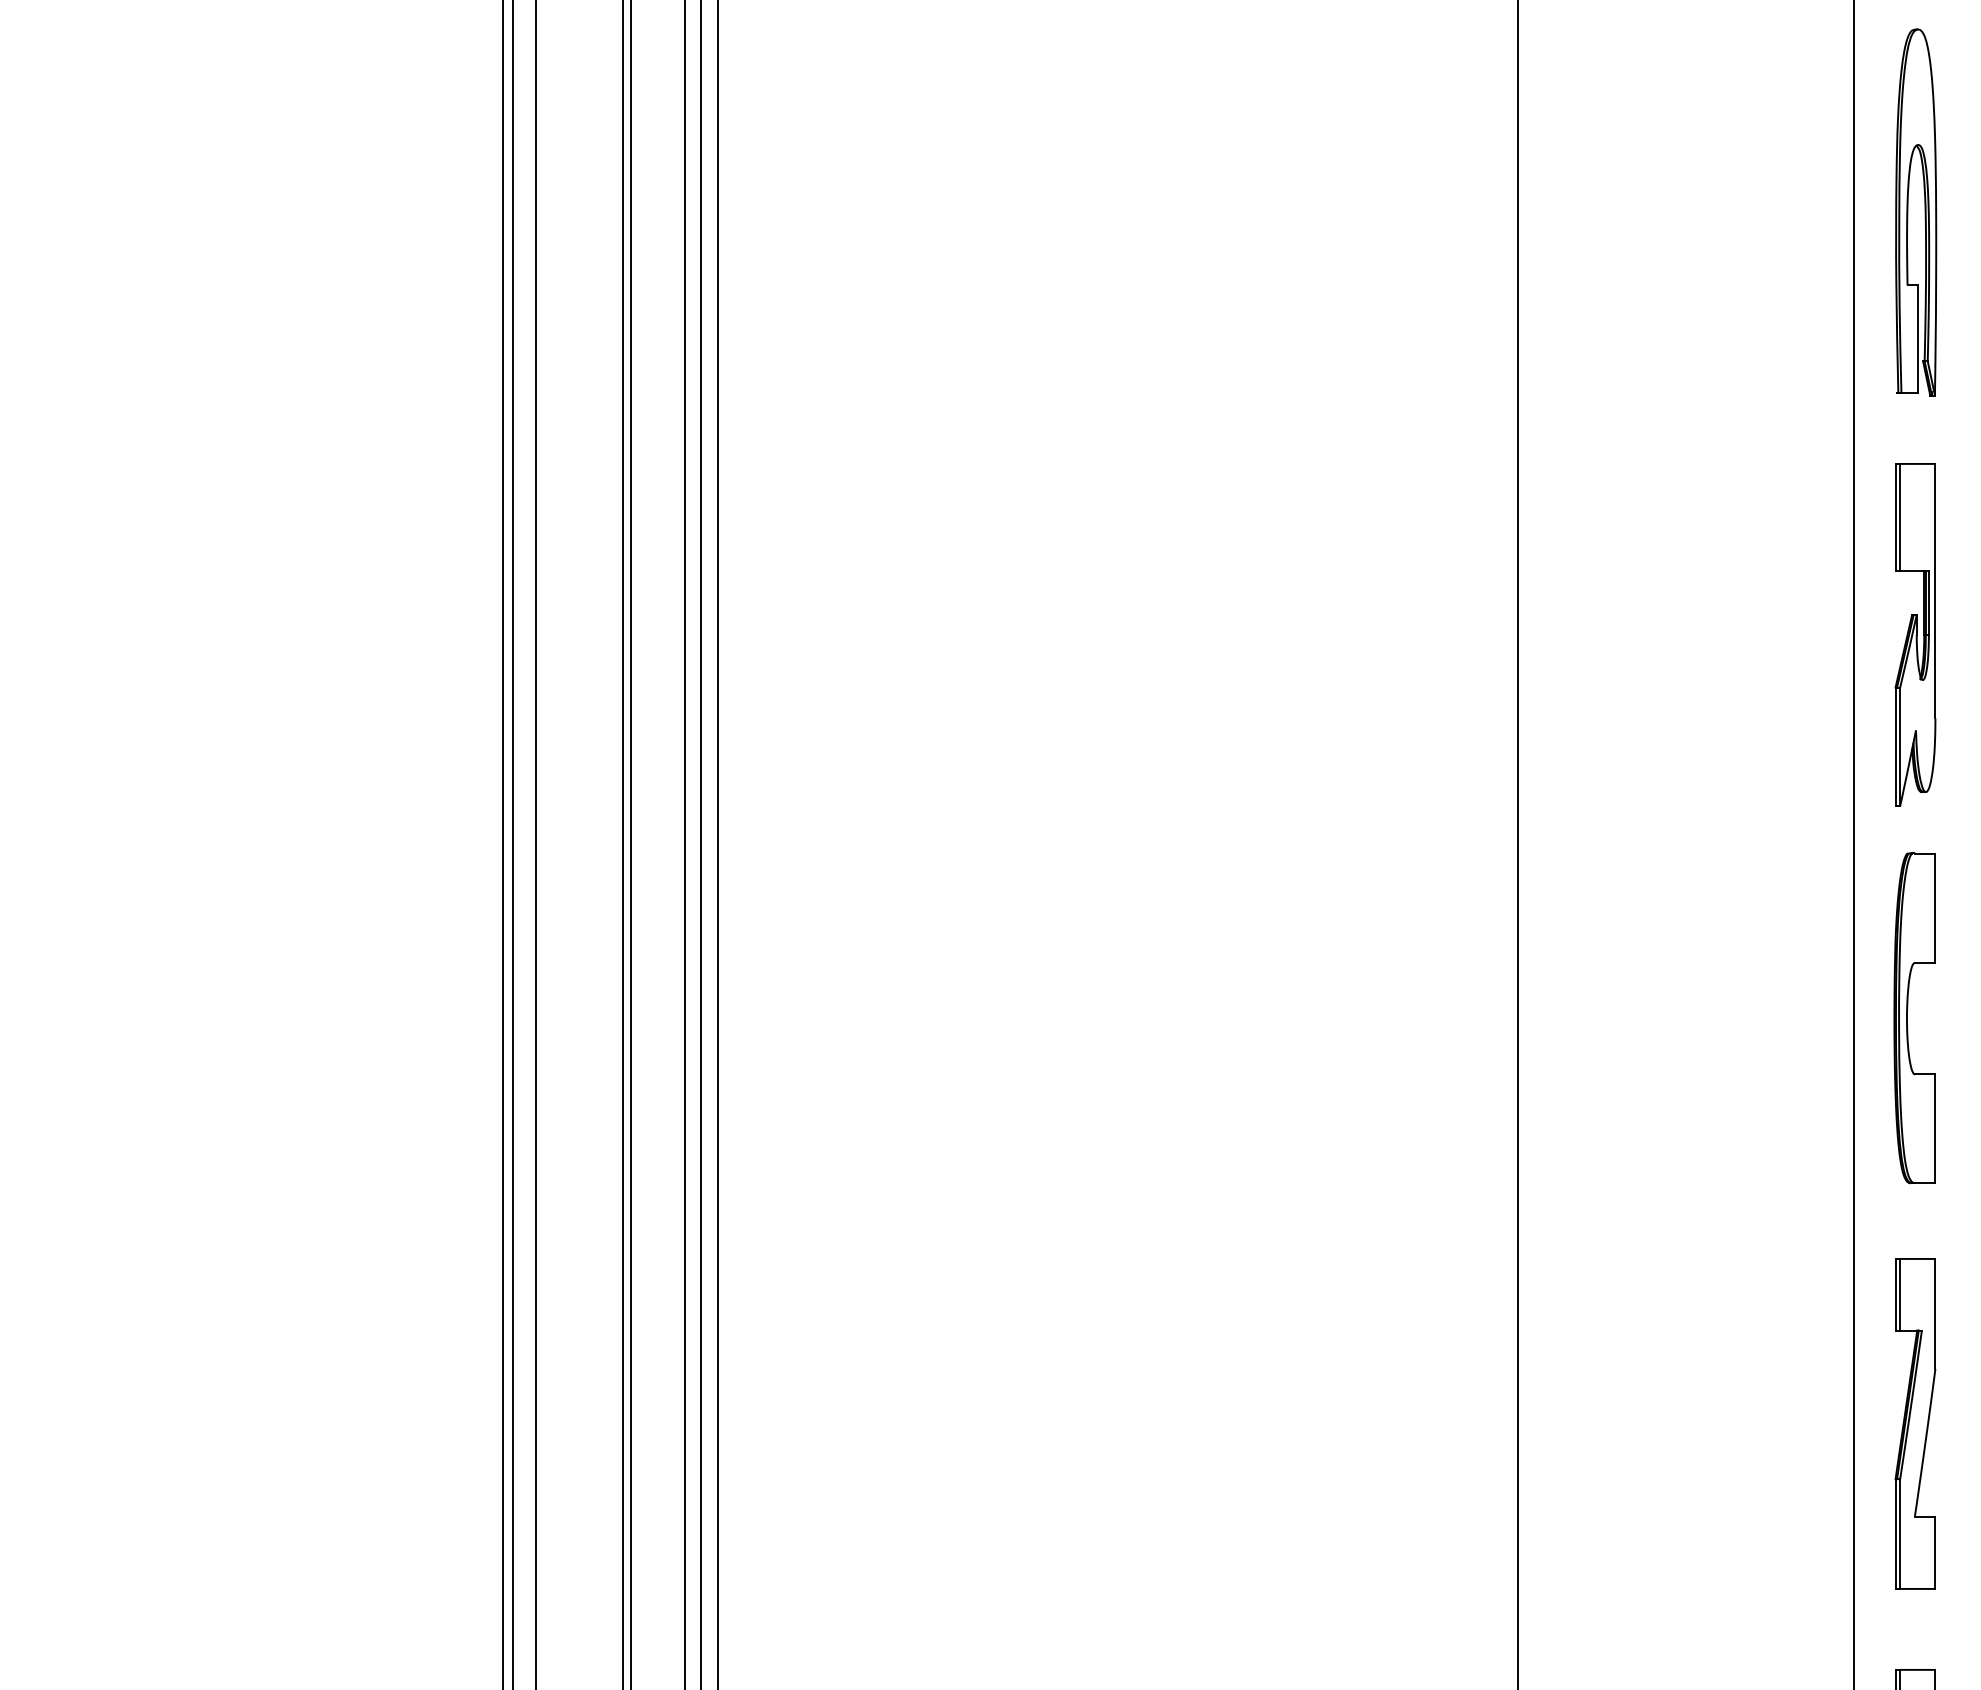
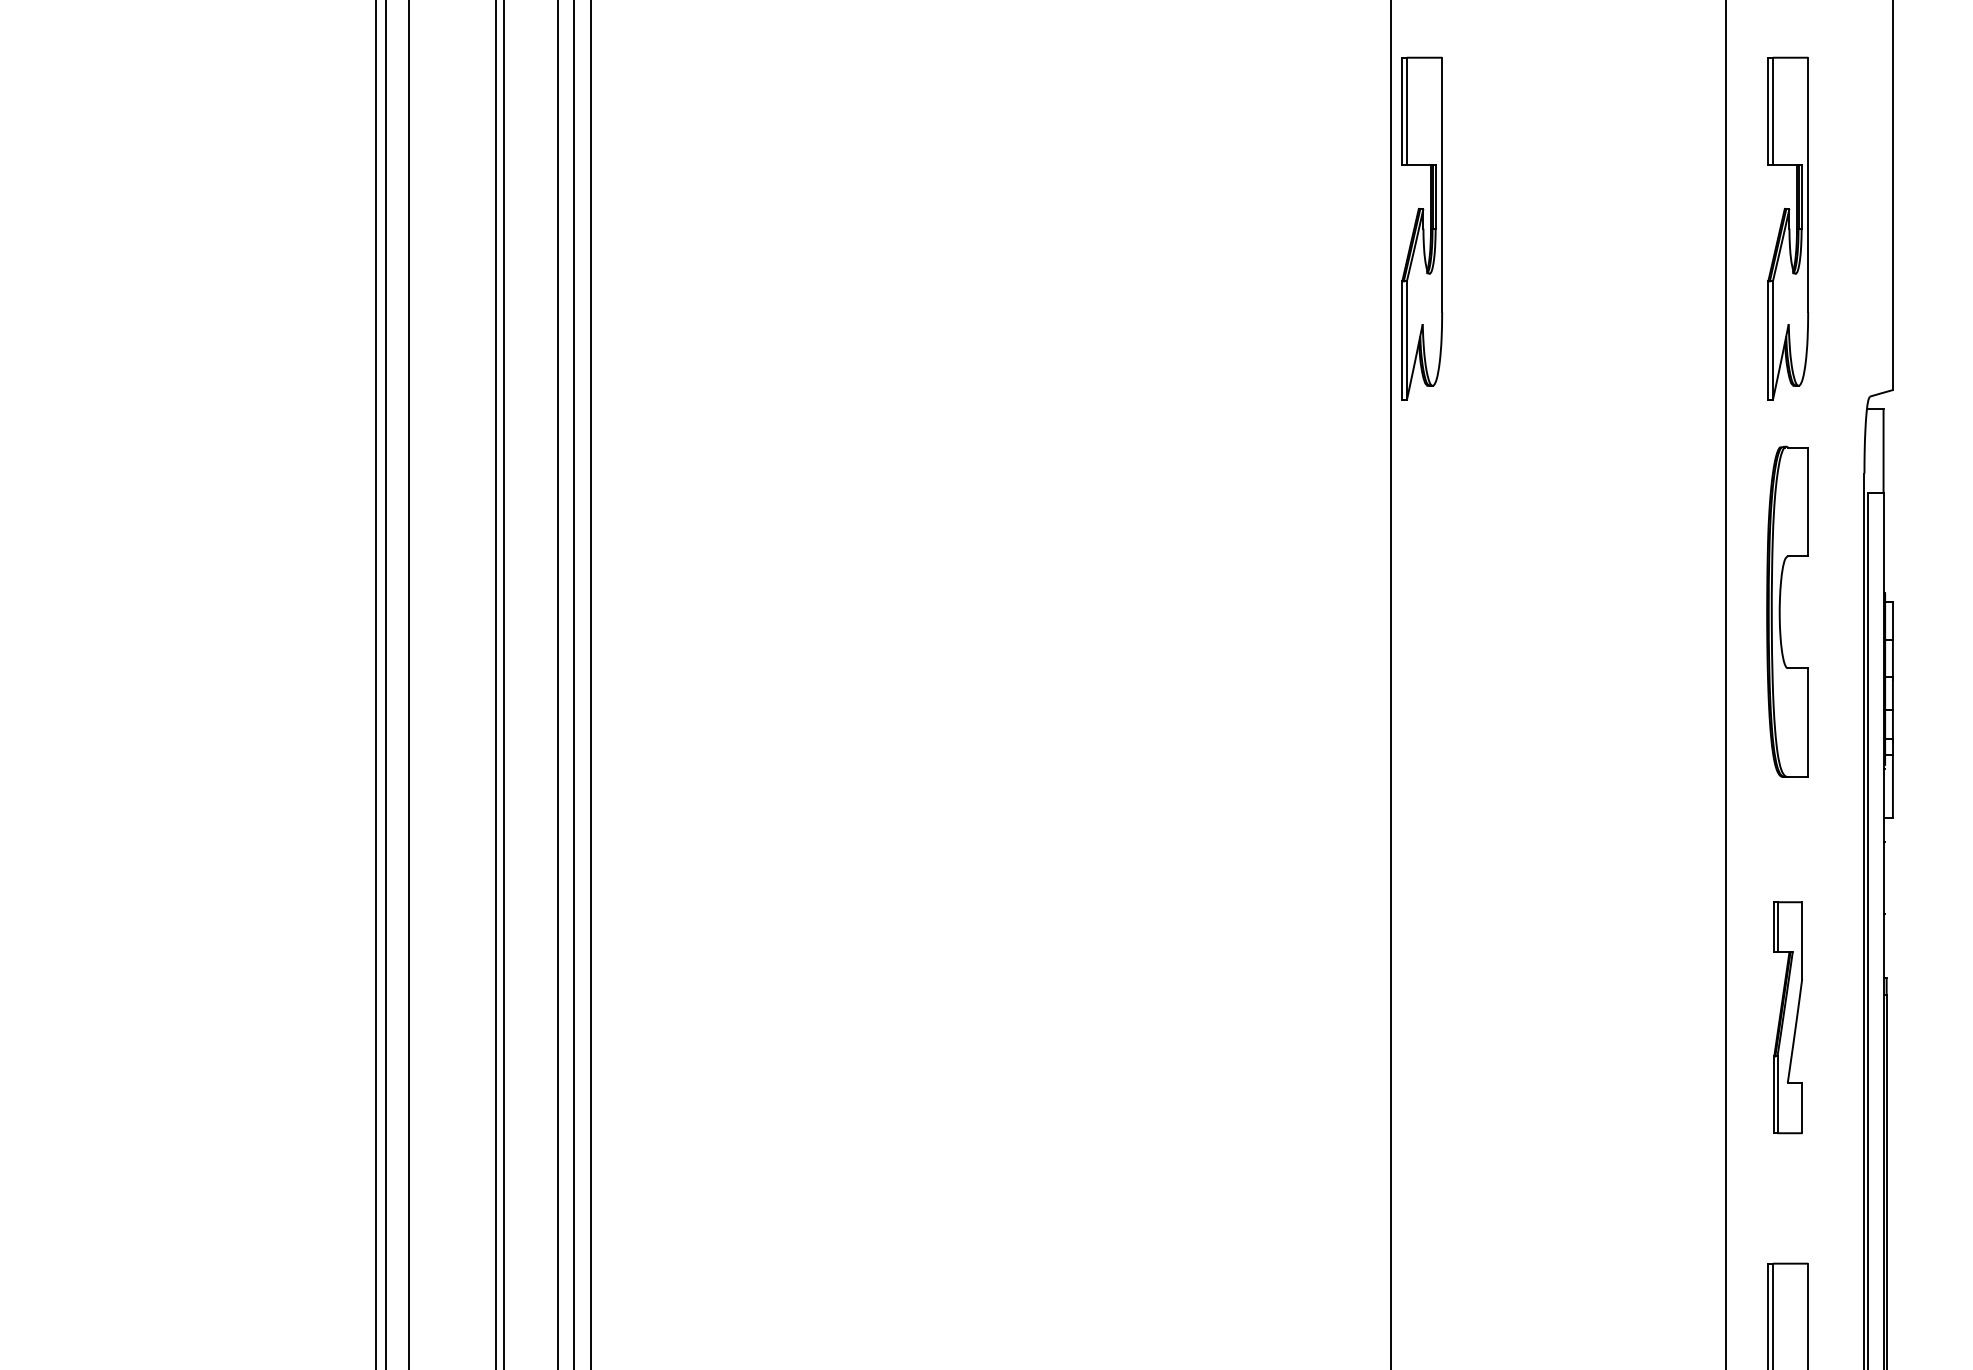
part: (1549, 634) -> (1422, 228), added
part: (1915, 1423) -> (1788, 1017), size x0.7

